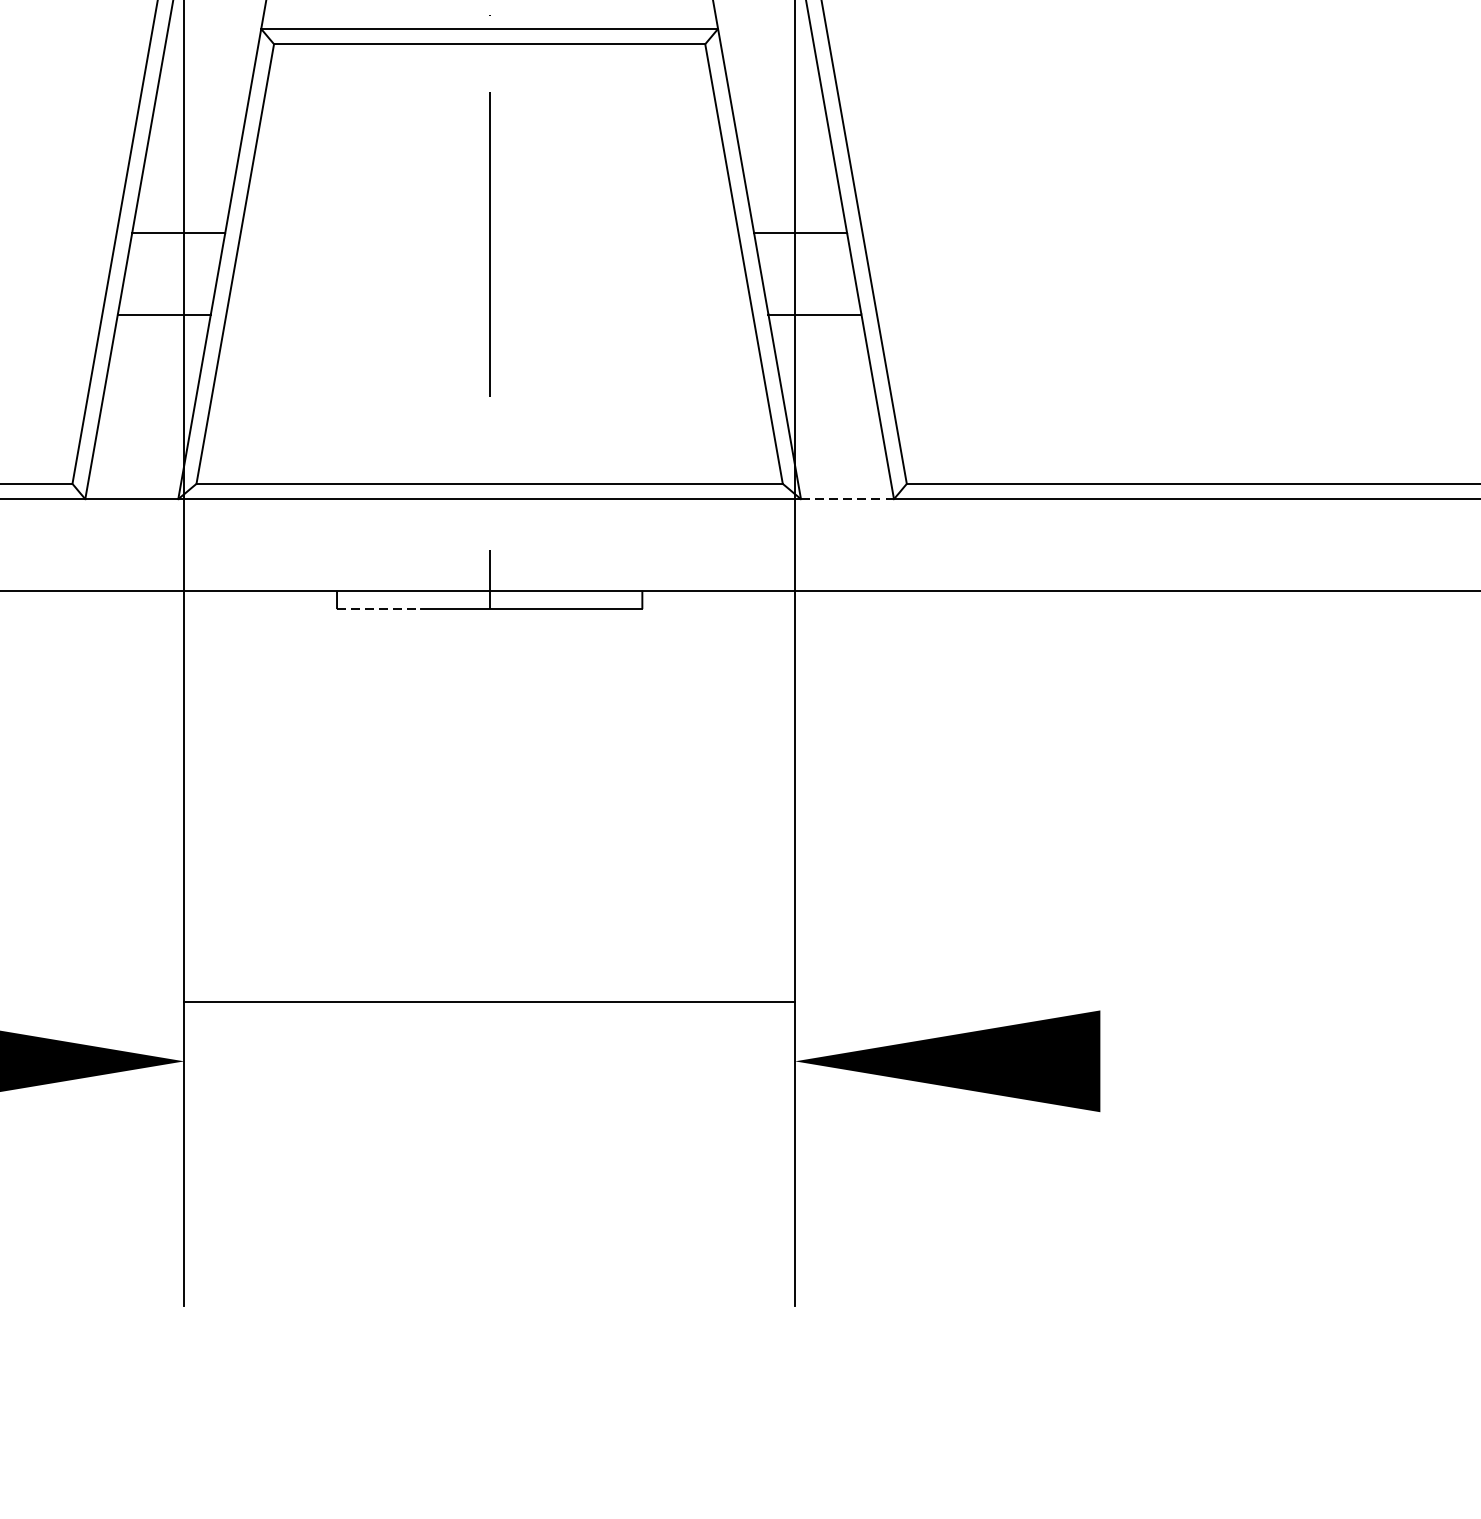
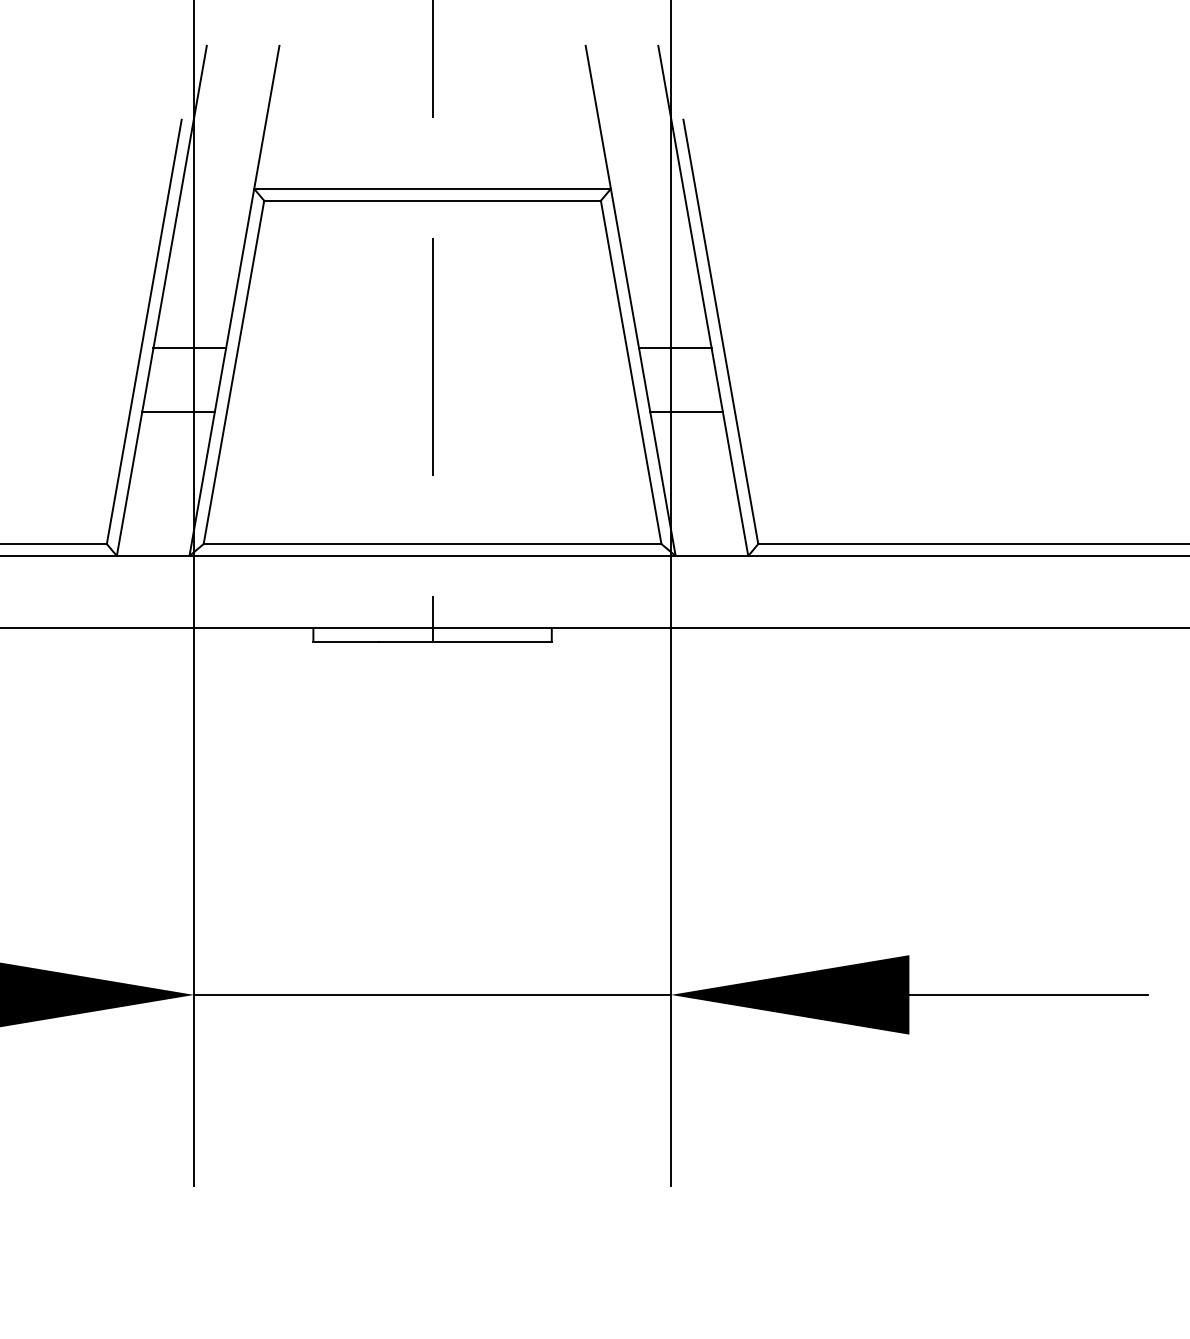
line: (848, 499) -> (712, 556), dashed -> solid
line: (379, 608) -> (346, 641), dashed -> solid
line: (489, 1001) -> (432, 994), moved
line: (1252, 1060) -> (1028, 994), added

